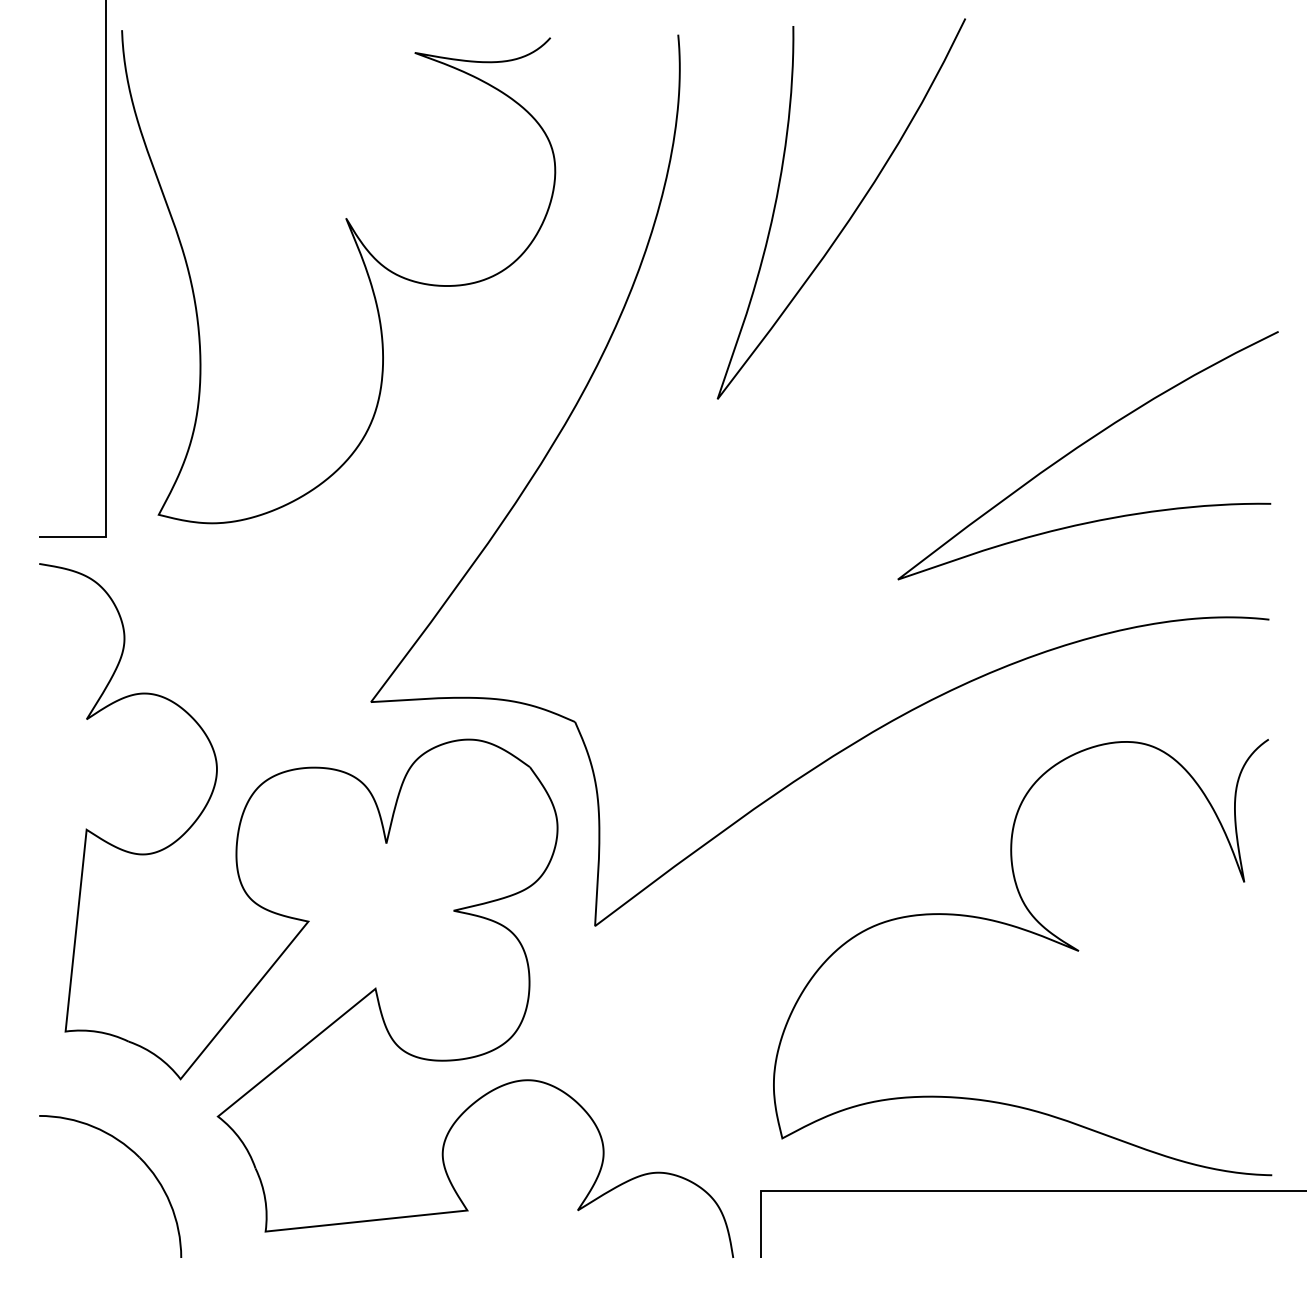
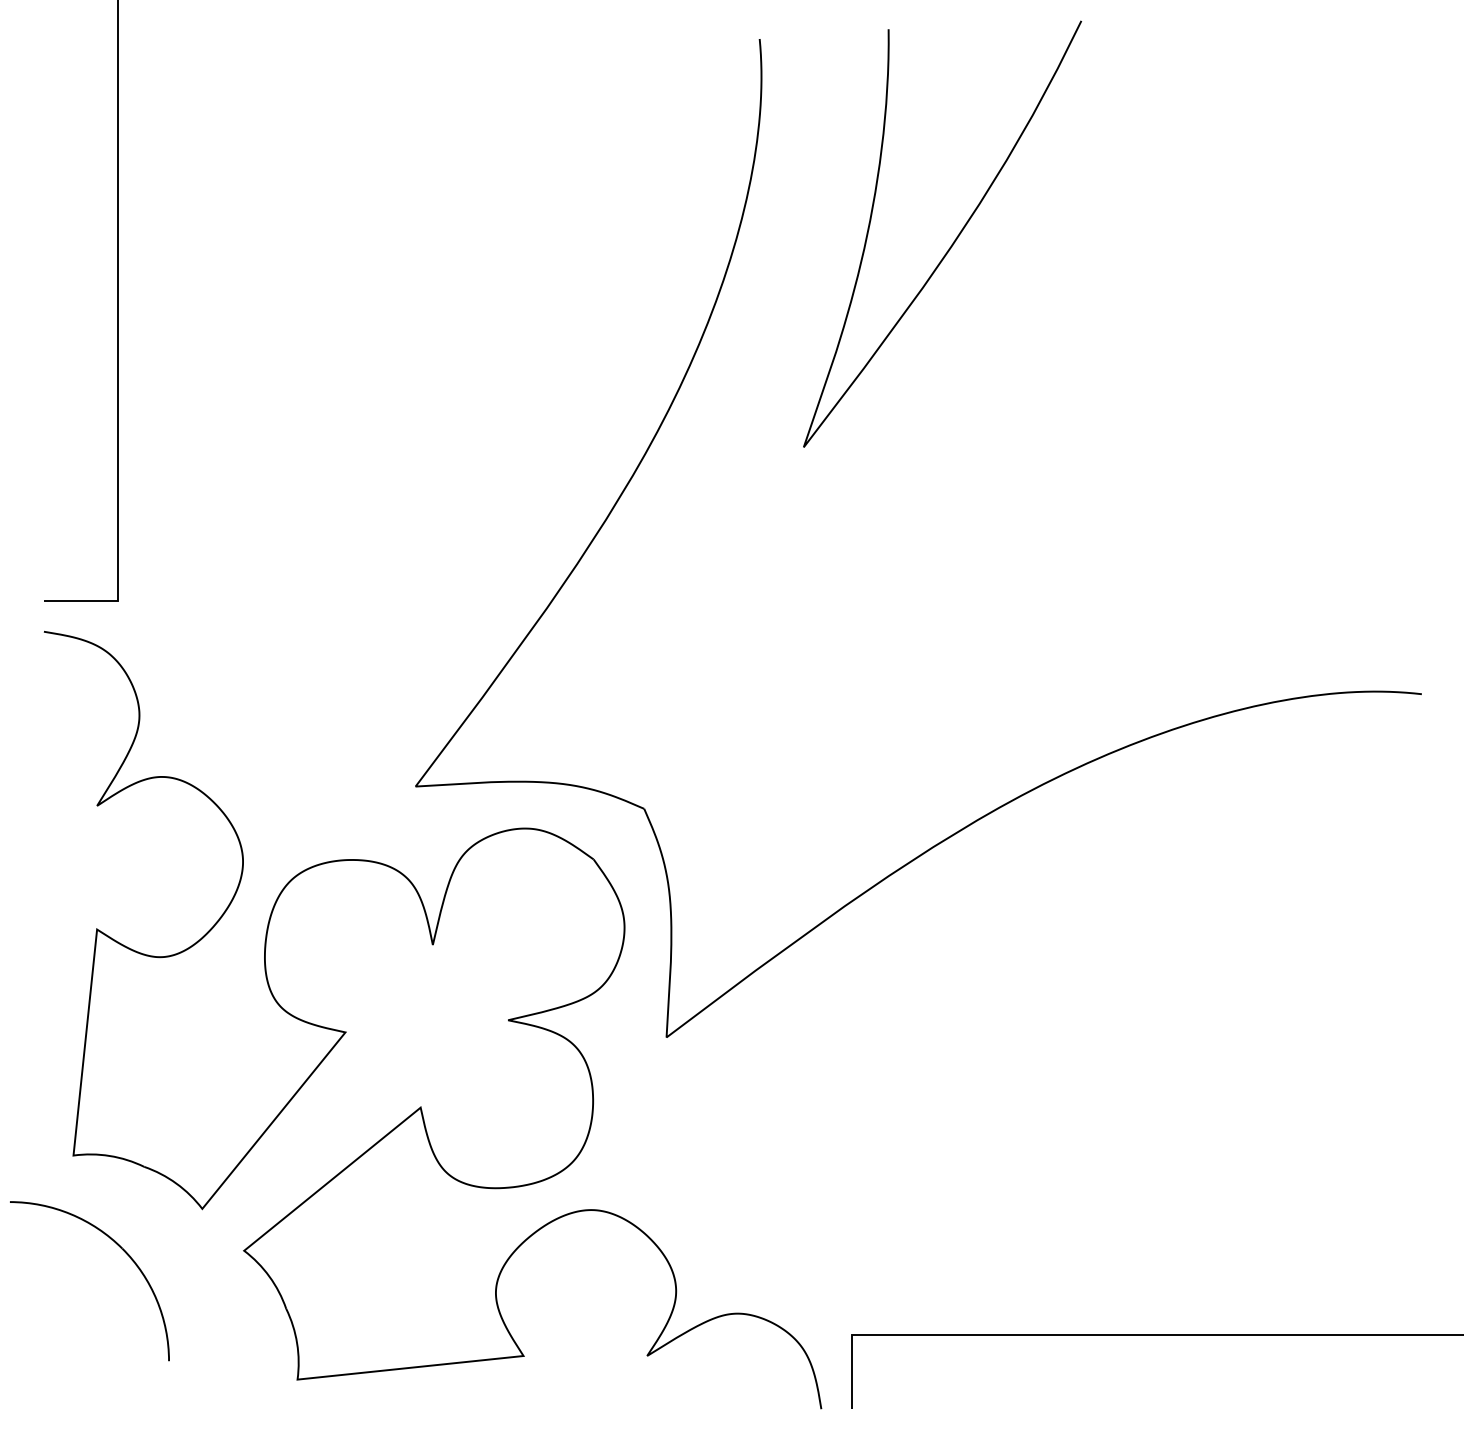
curve: (364, 268) -> (408, 300), removed
curve: (1080, 446) -> (1210, 500), removed
curve: (1031, 933) -> (1155, 1045), removed
part: (138, 1158) -> (121, 1249), moved

